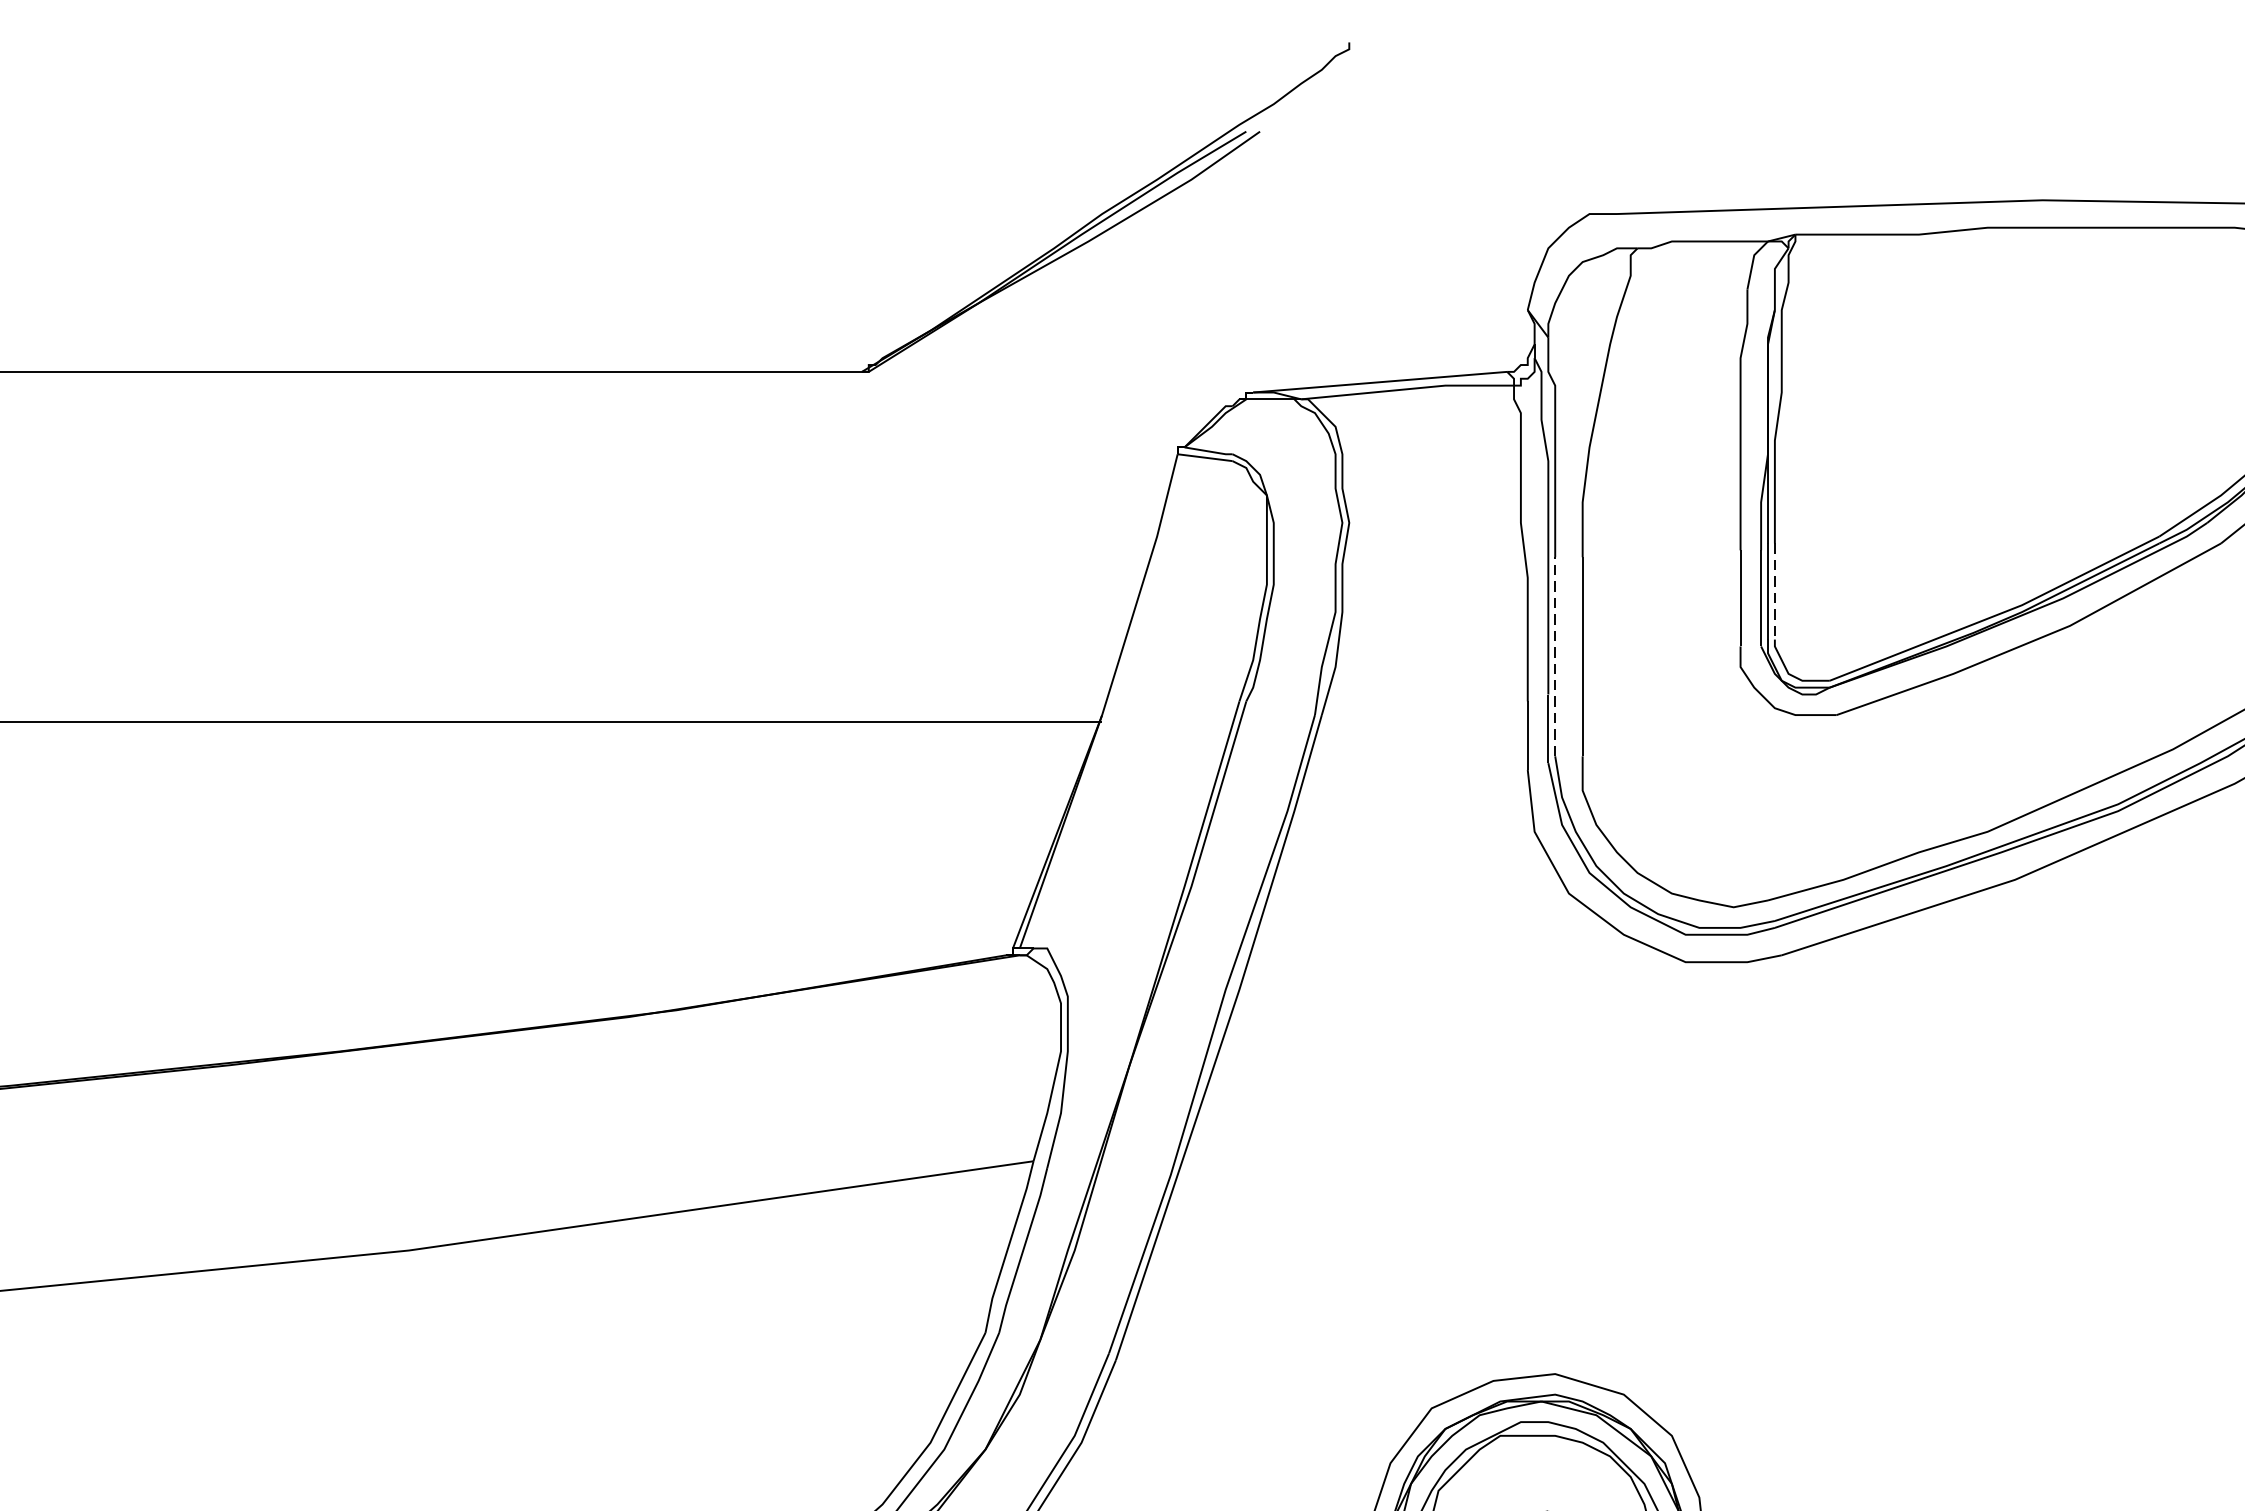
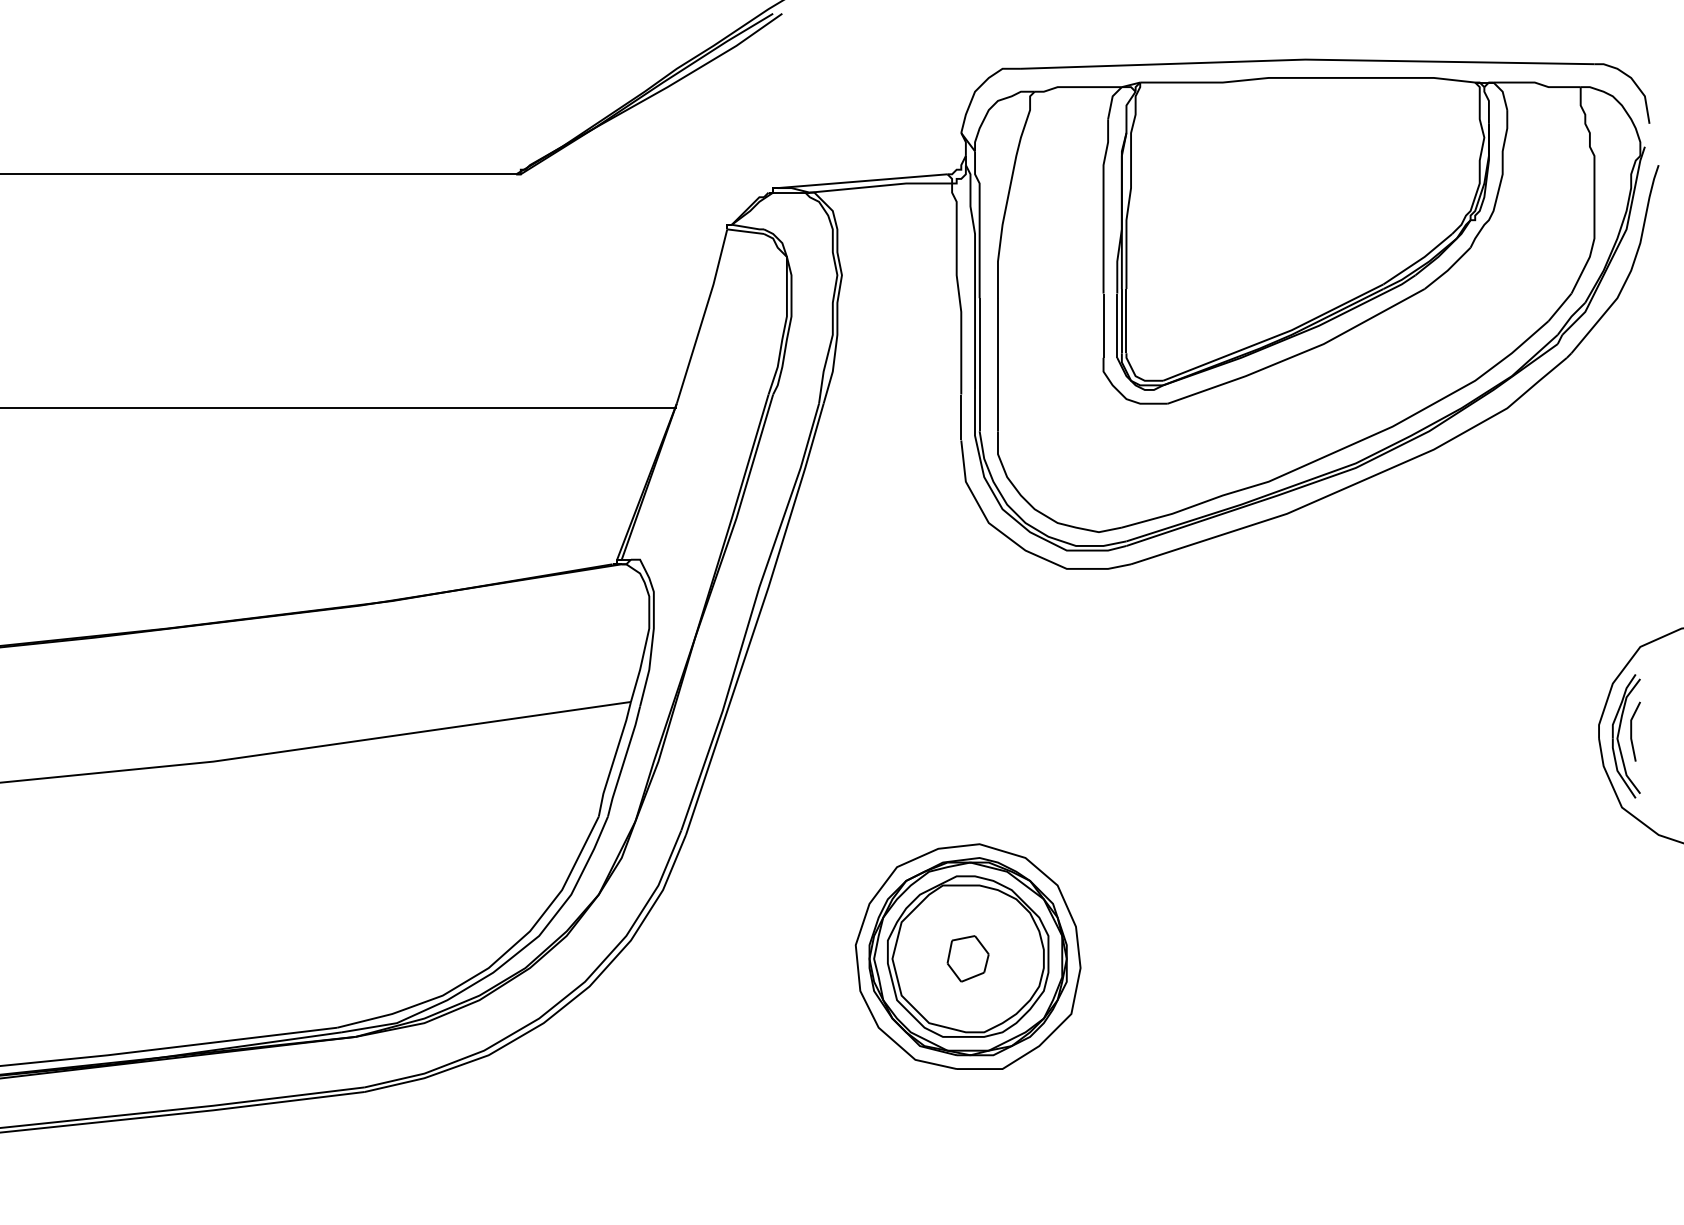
line: (1774, 592) -> (1126, 321), dashed -> solid
line: (1555, 654) -> (979, 363), dashed -> solid

